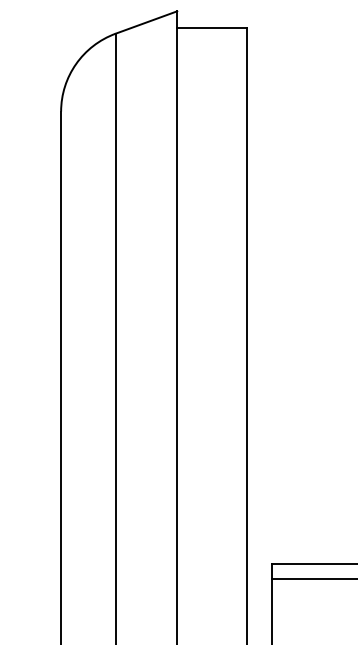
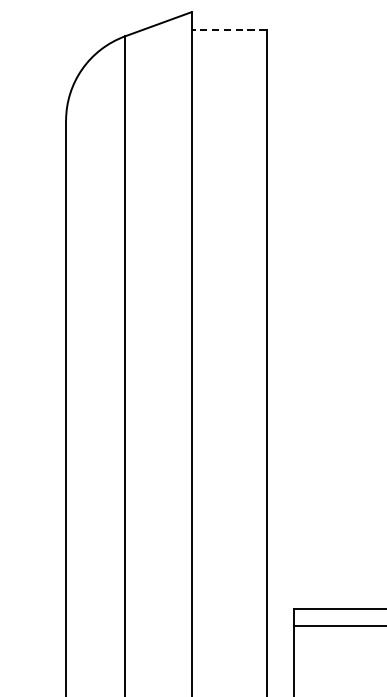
line: (212, 27) -> (229, 29), solid -> dashed

